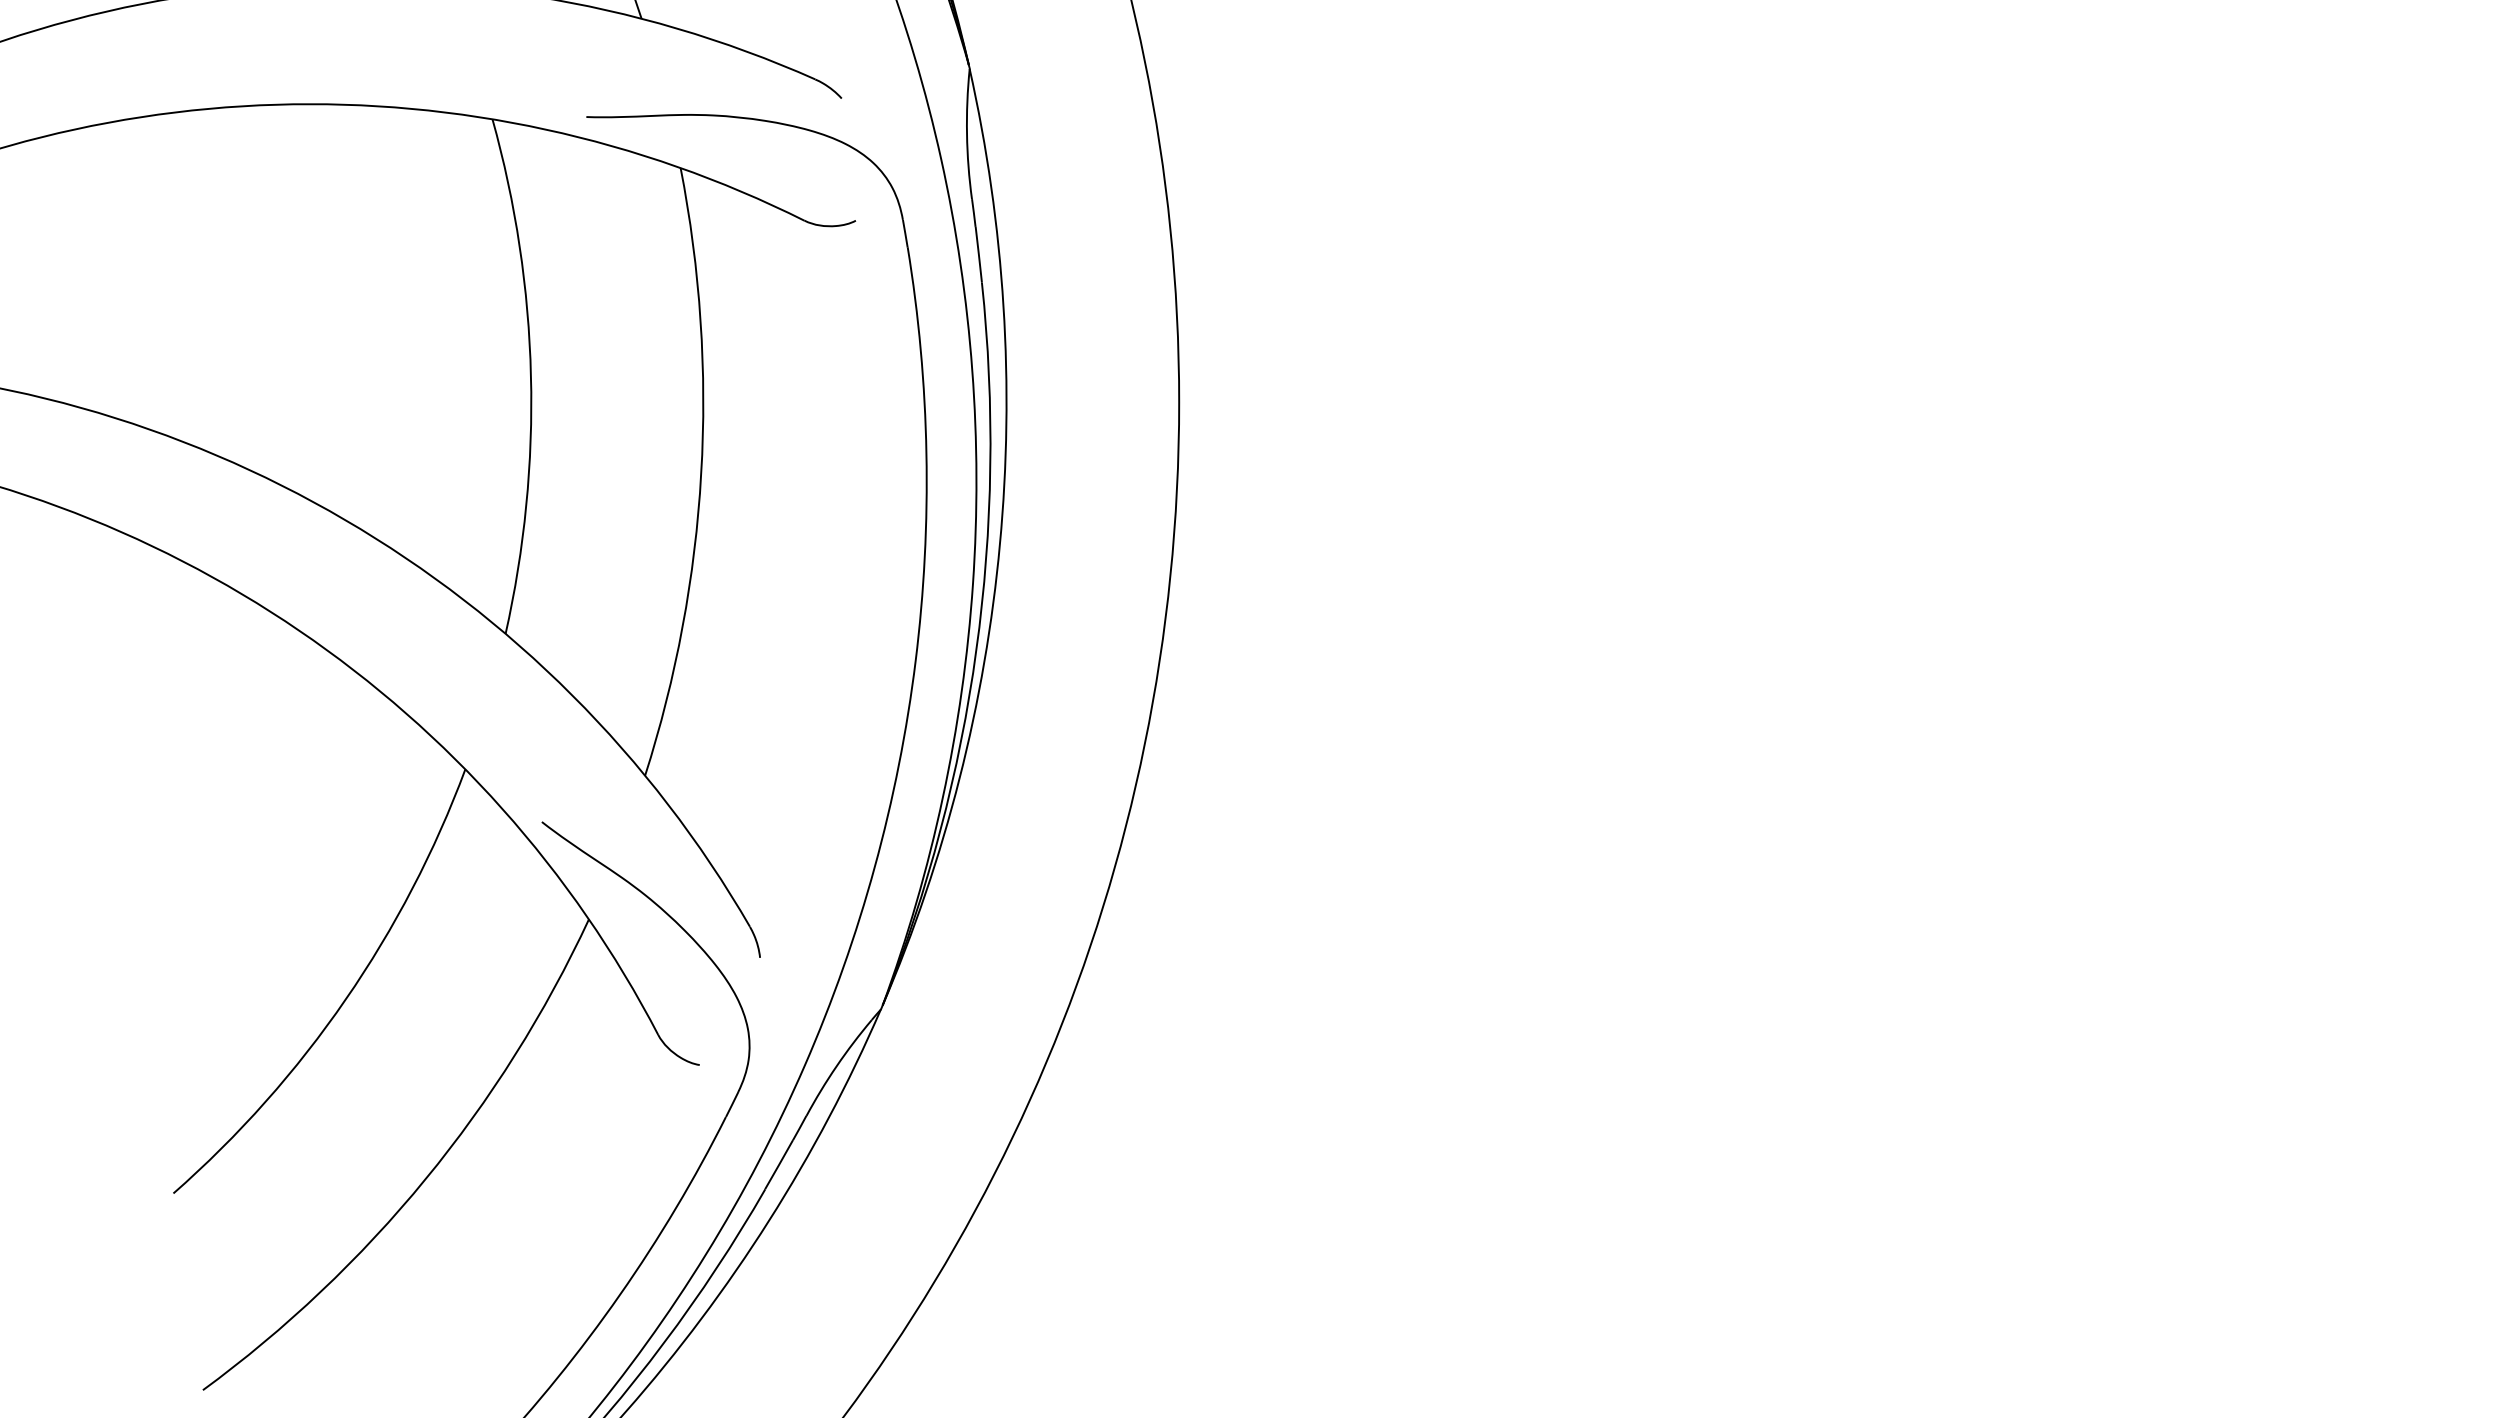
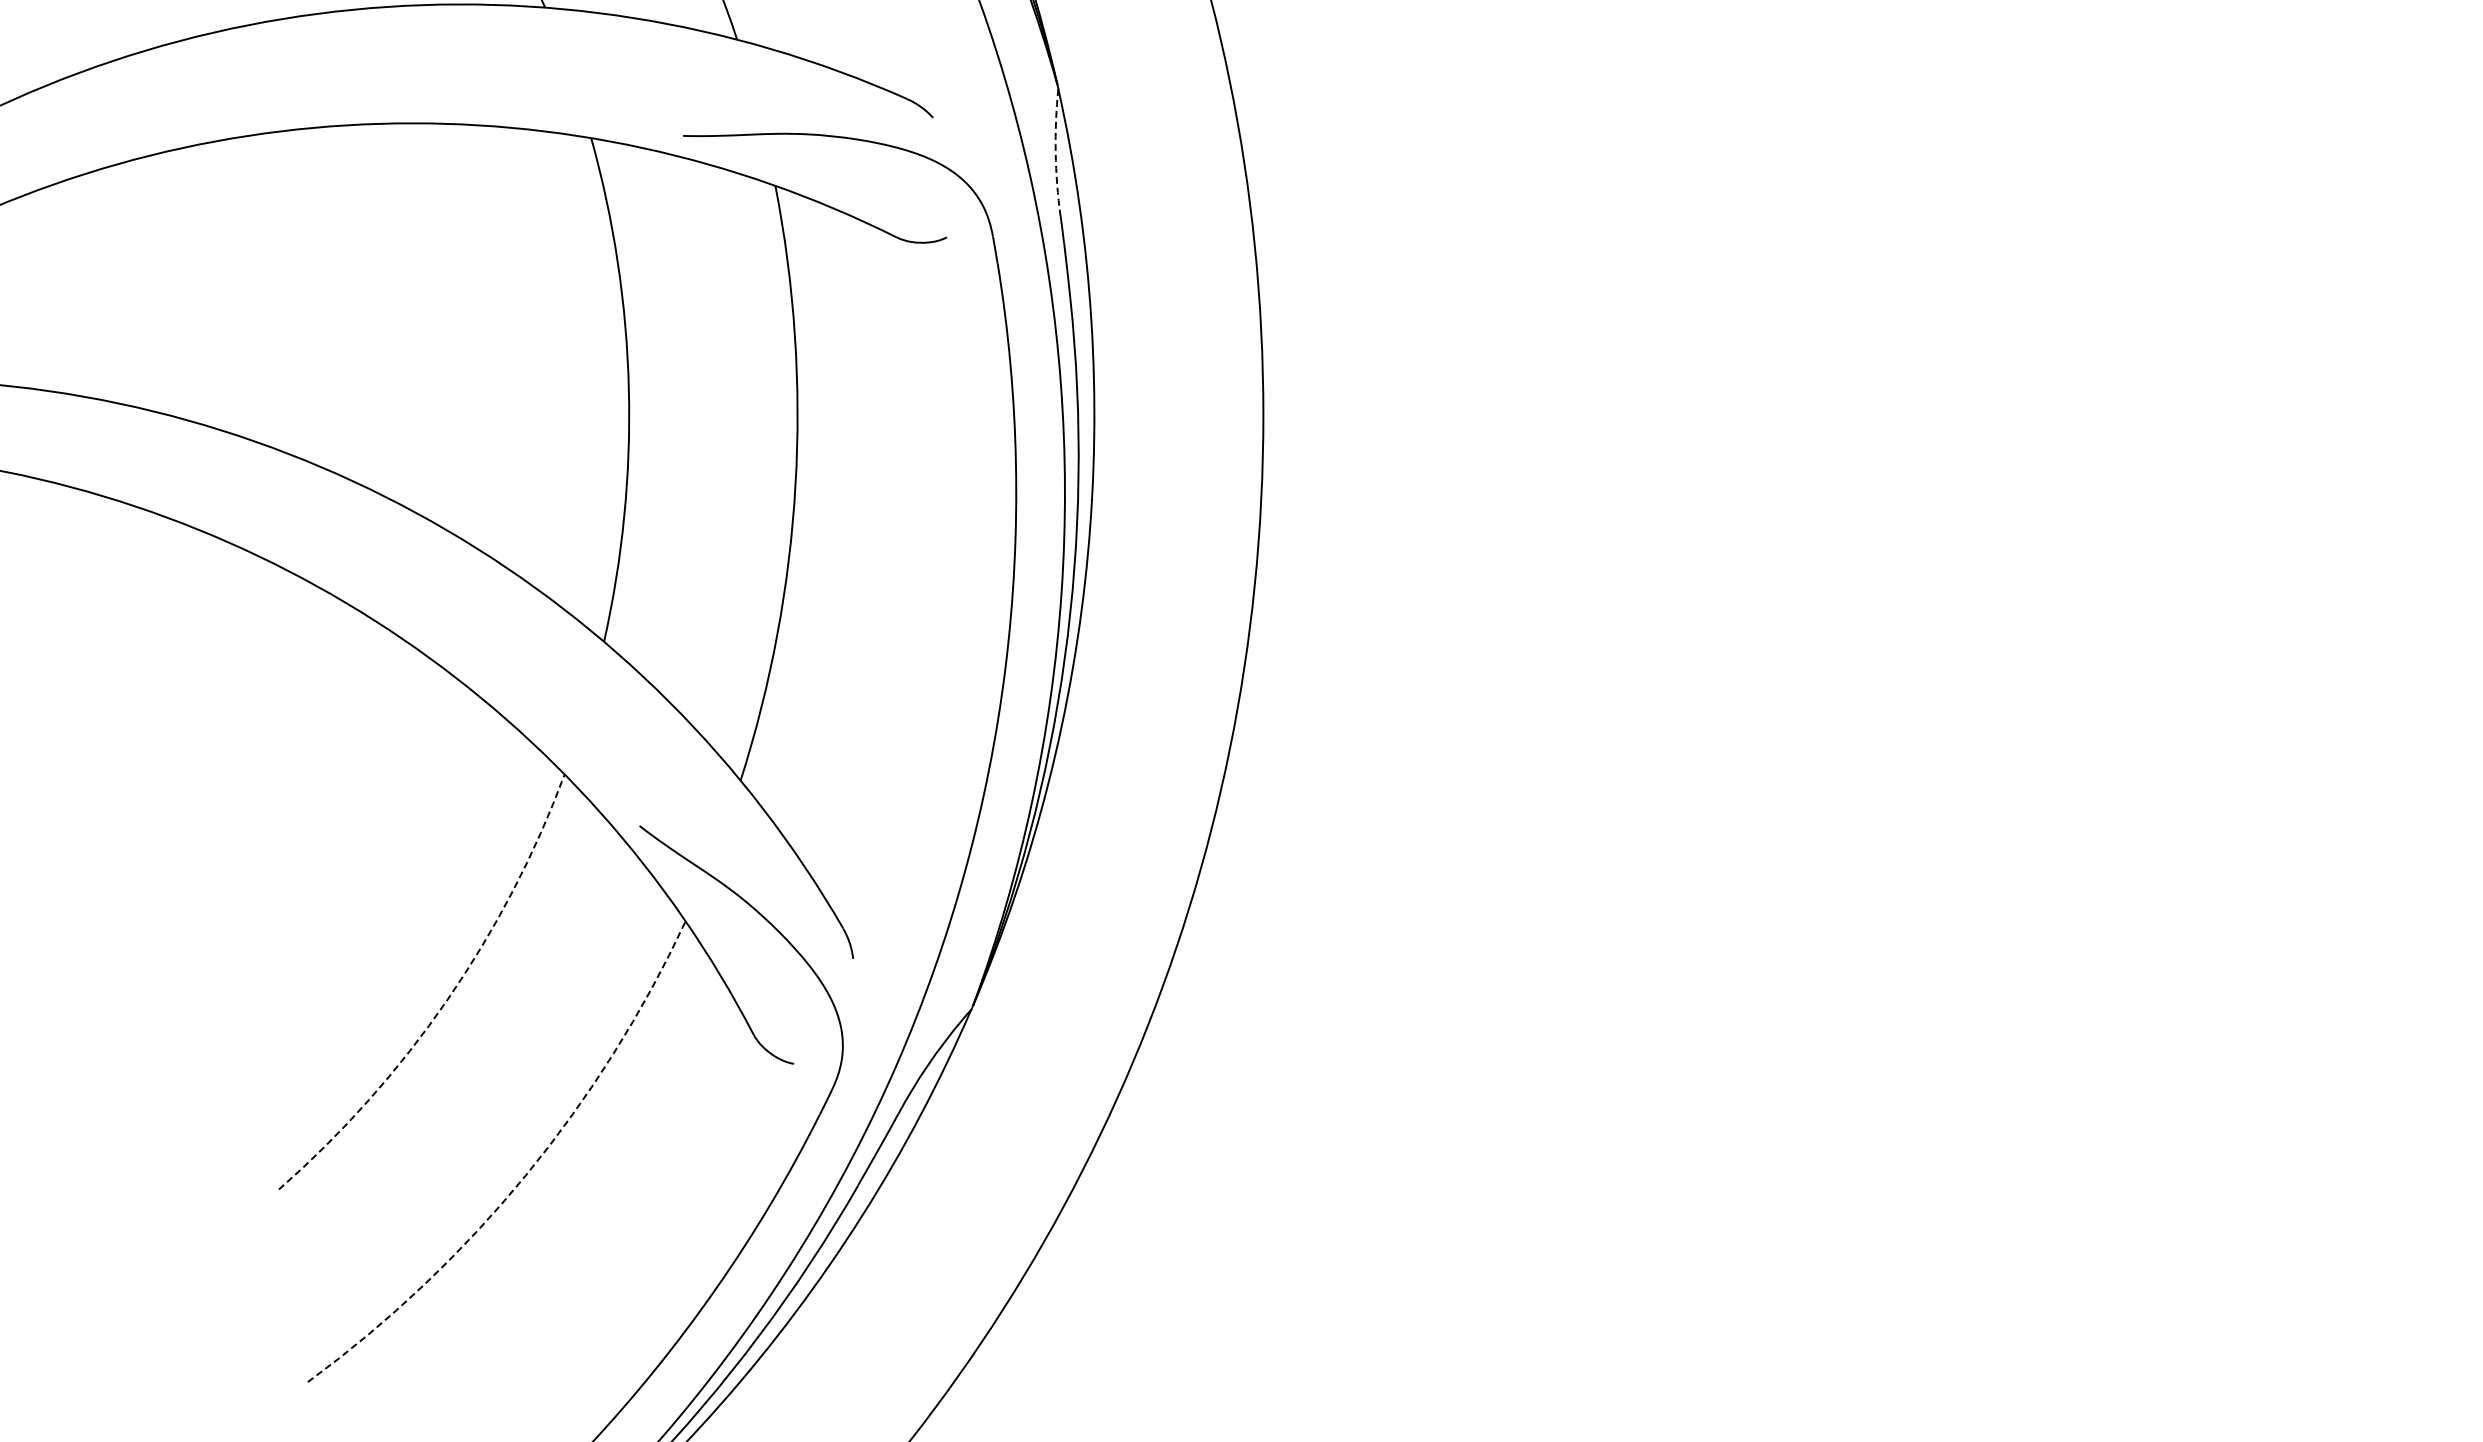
arc: (966, 134) -> (1055, 152), solid -> dashed
arc: (345, 999) -> (447, 999), solid -> dashed
arc: (425, 1179) -> (525, 1175), solid -> dashed

